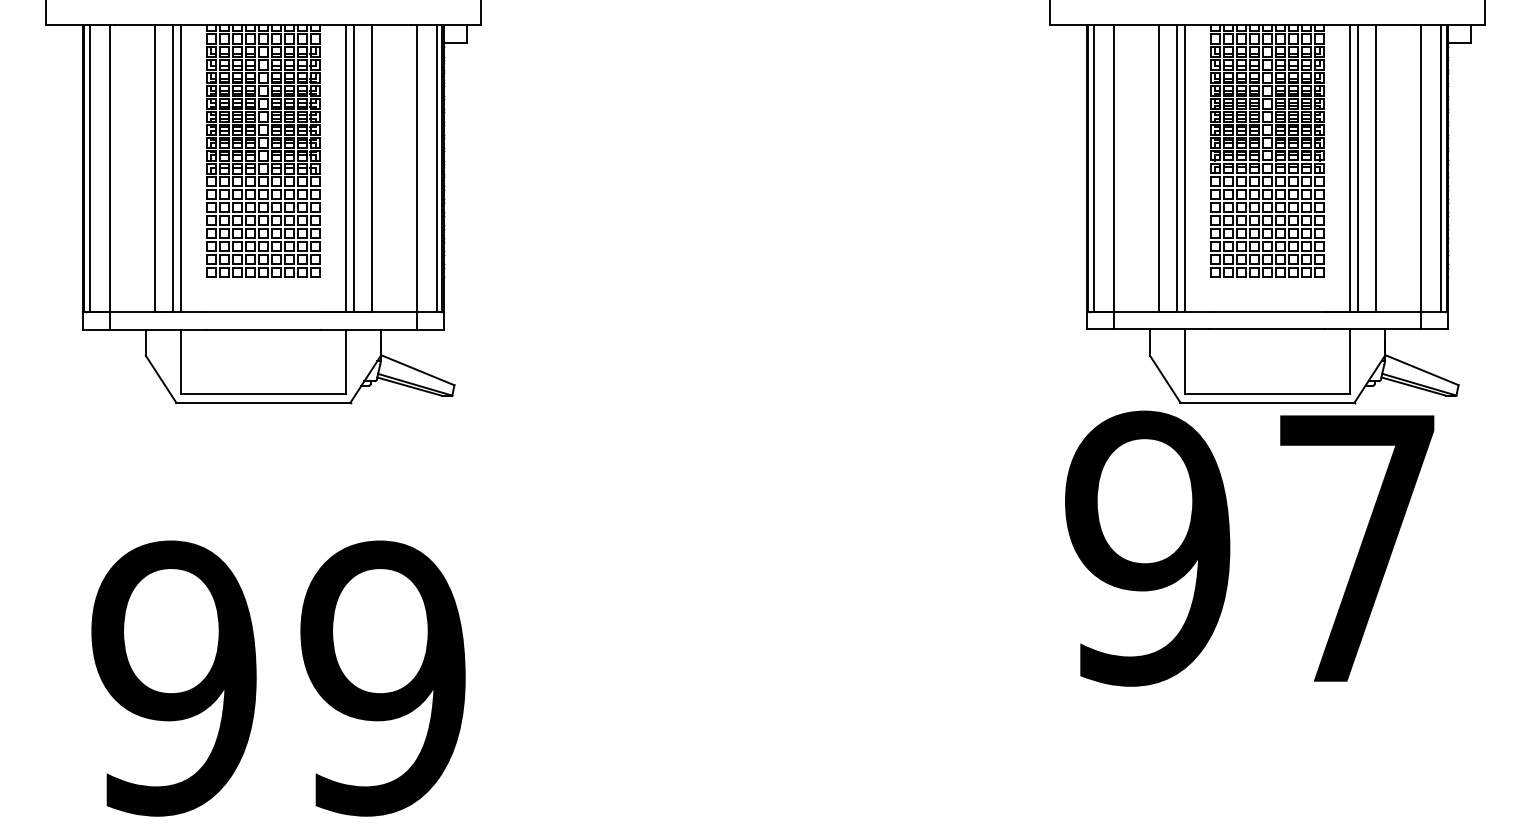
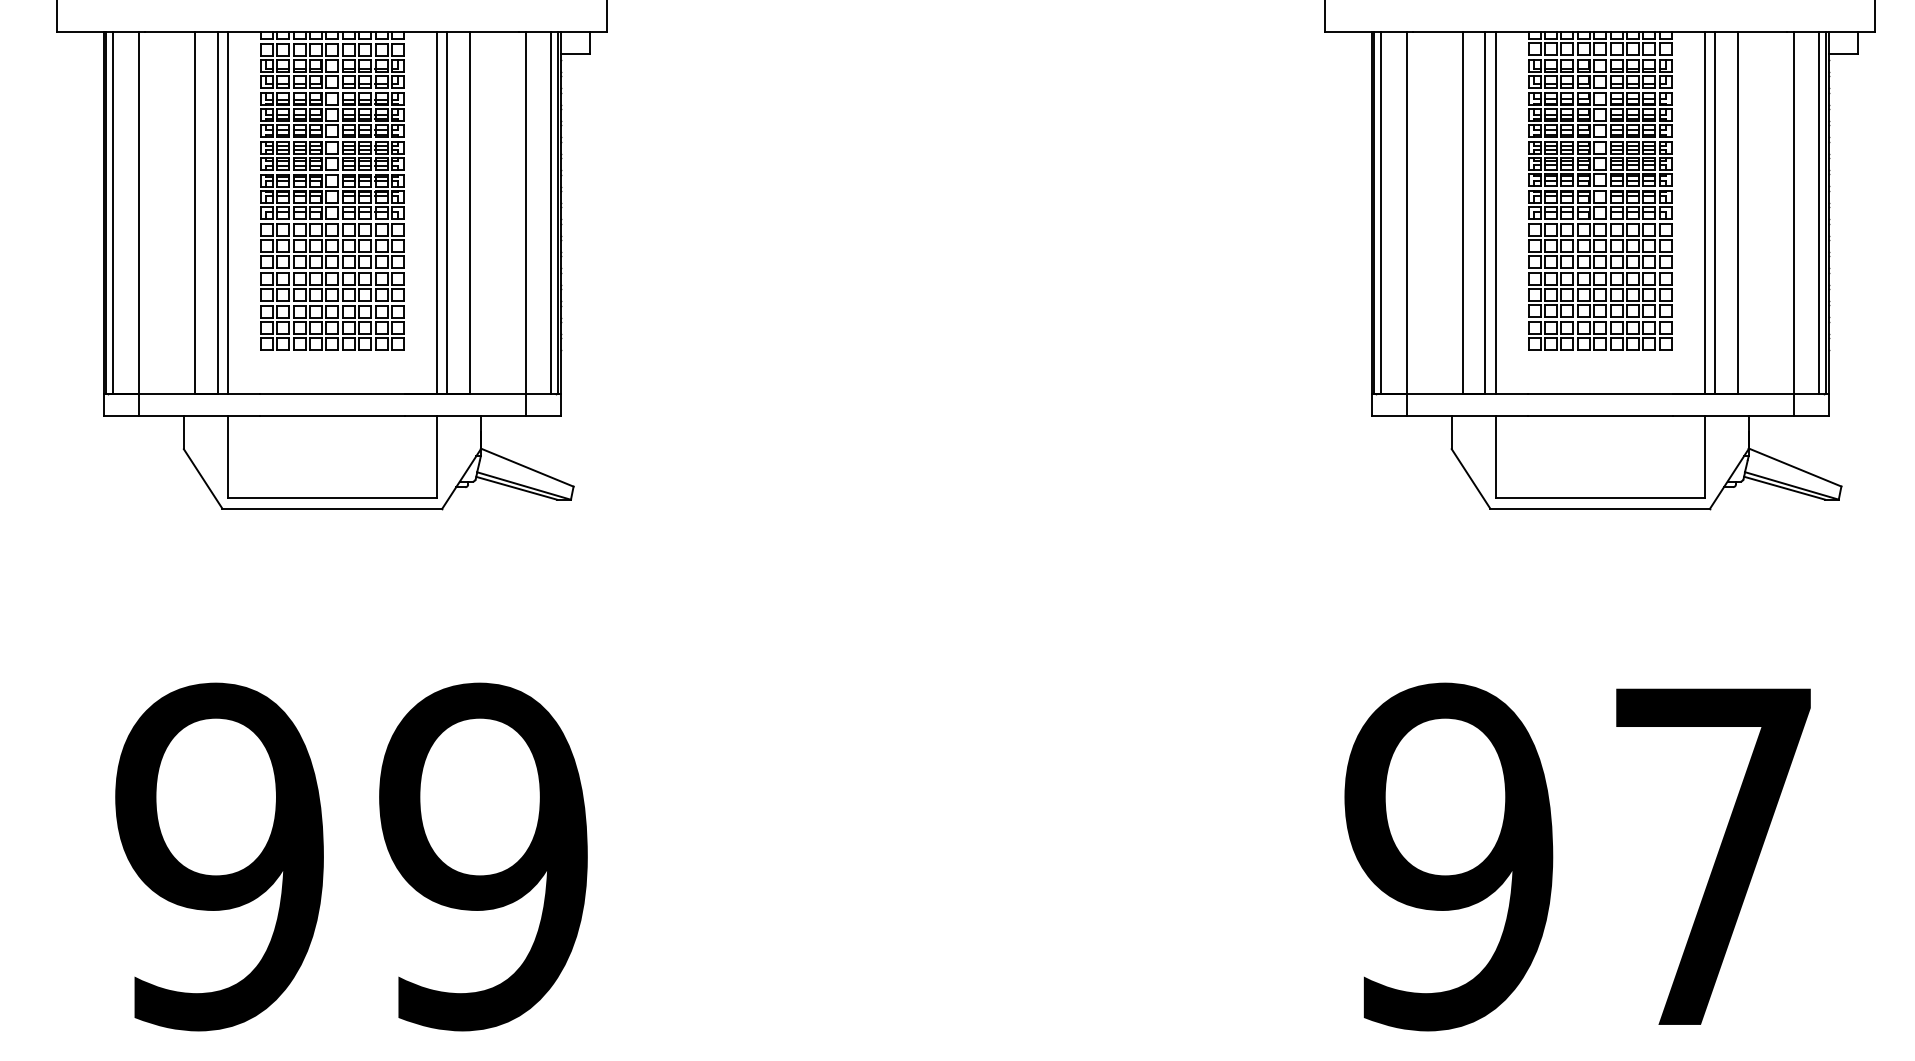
text: (1249, 548) -> (1577, 856), moved

